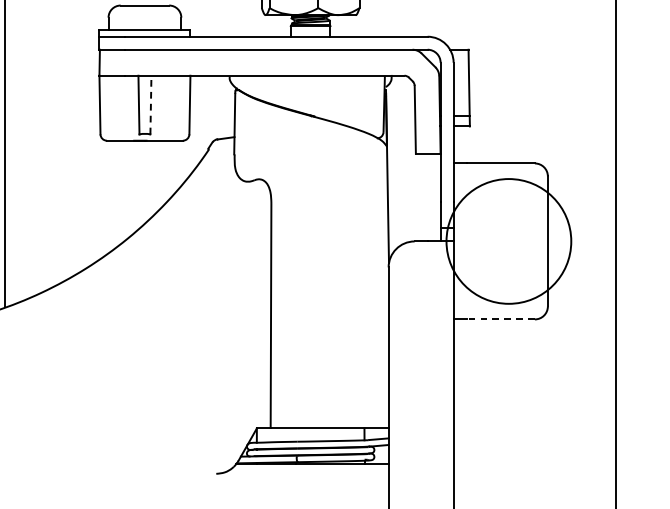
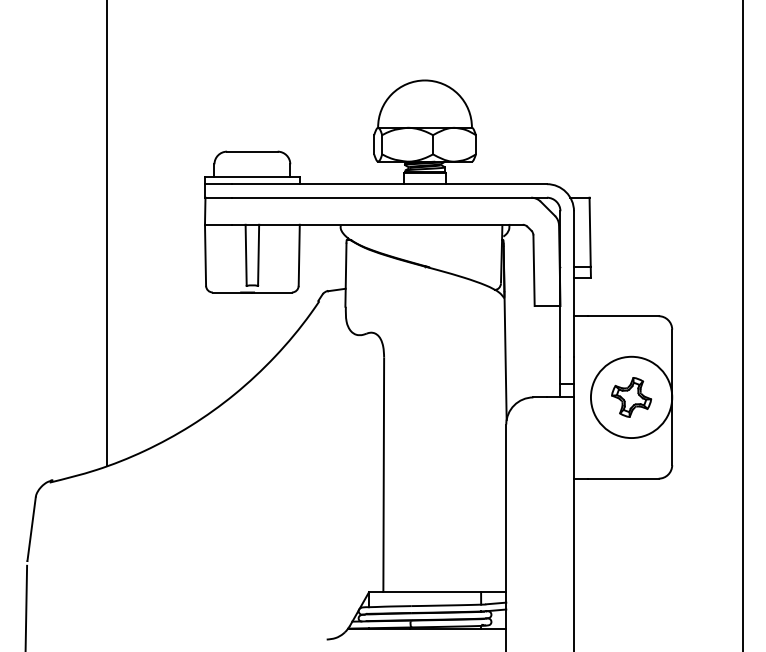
line: (150, 105) -> (258, 255), dashed -> solid
circle: (508, 241) -> (631, 397), size x0.62
part: (508, 241) -> (631, 397), added
line: (501, 319) -> (623, 478), dashed -> solid

